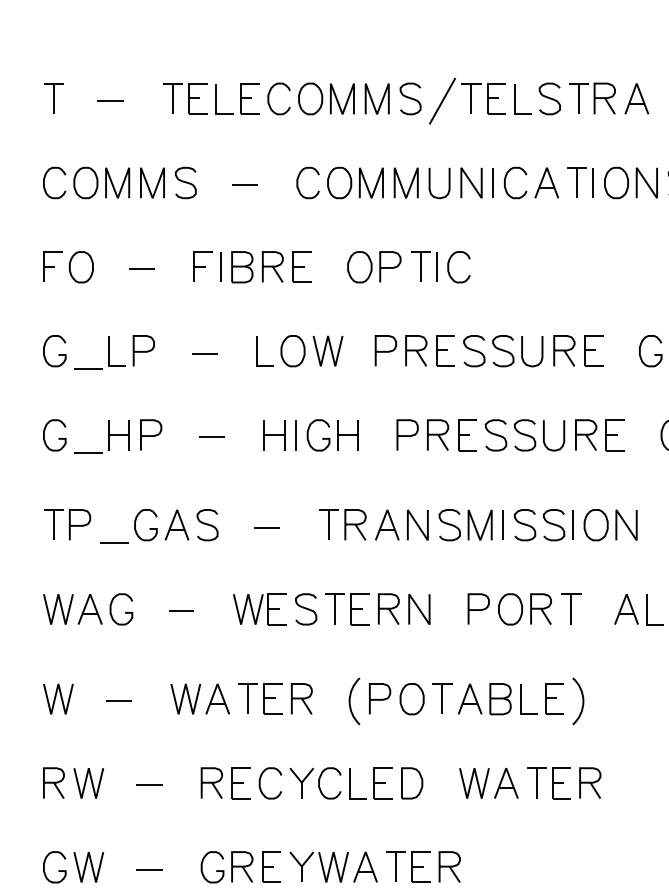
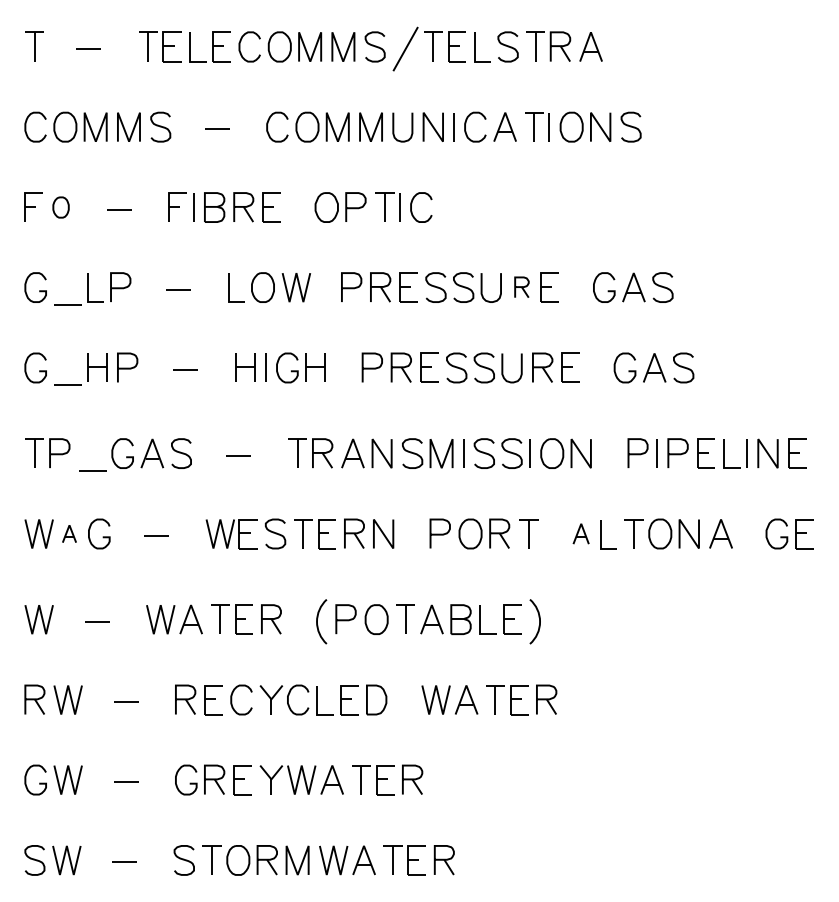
part: (80, 267) -> (60, 207), size x0.7
part: (563, 351) -> (521, 287), size x0.7
part: (90, 608) -> (69, 533), size x0.6
part: (625, 608) -> (580, 533), size x0.7

